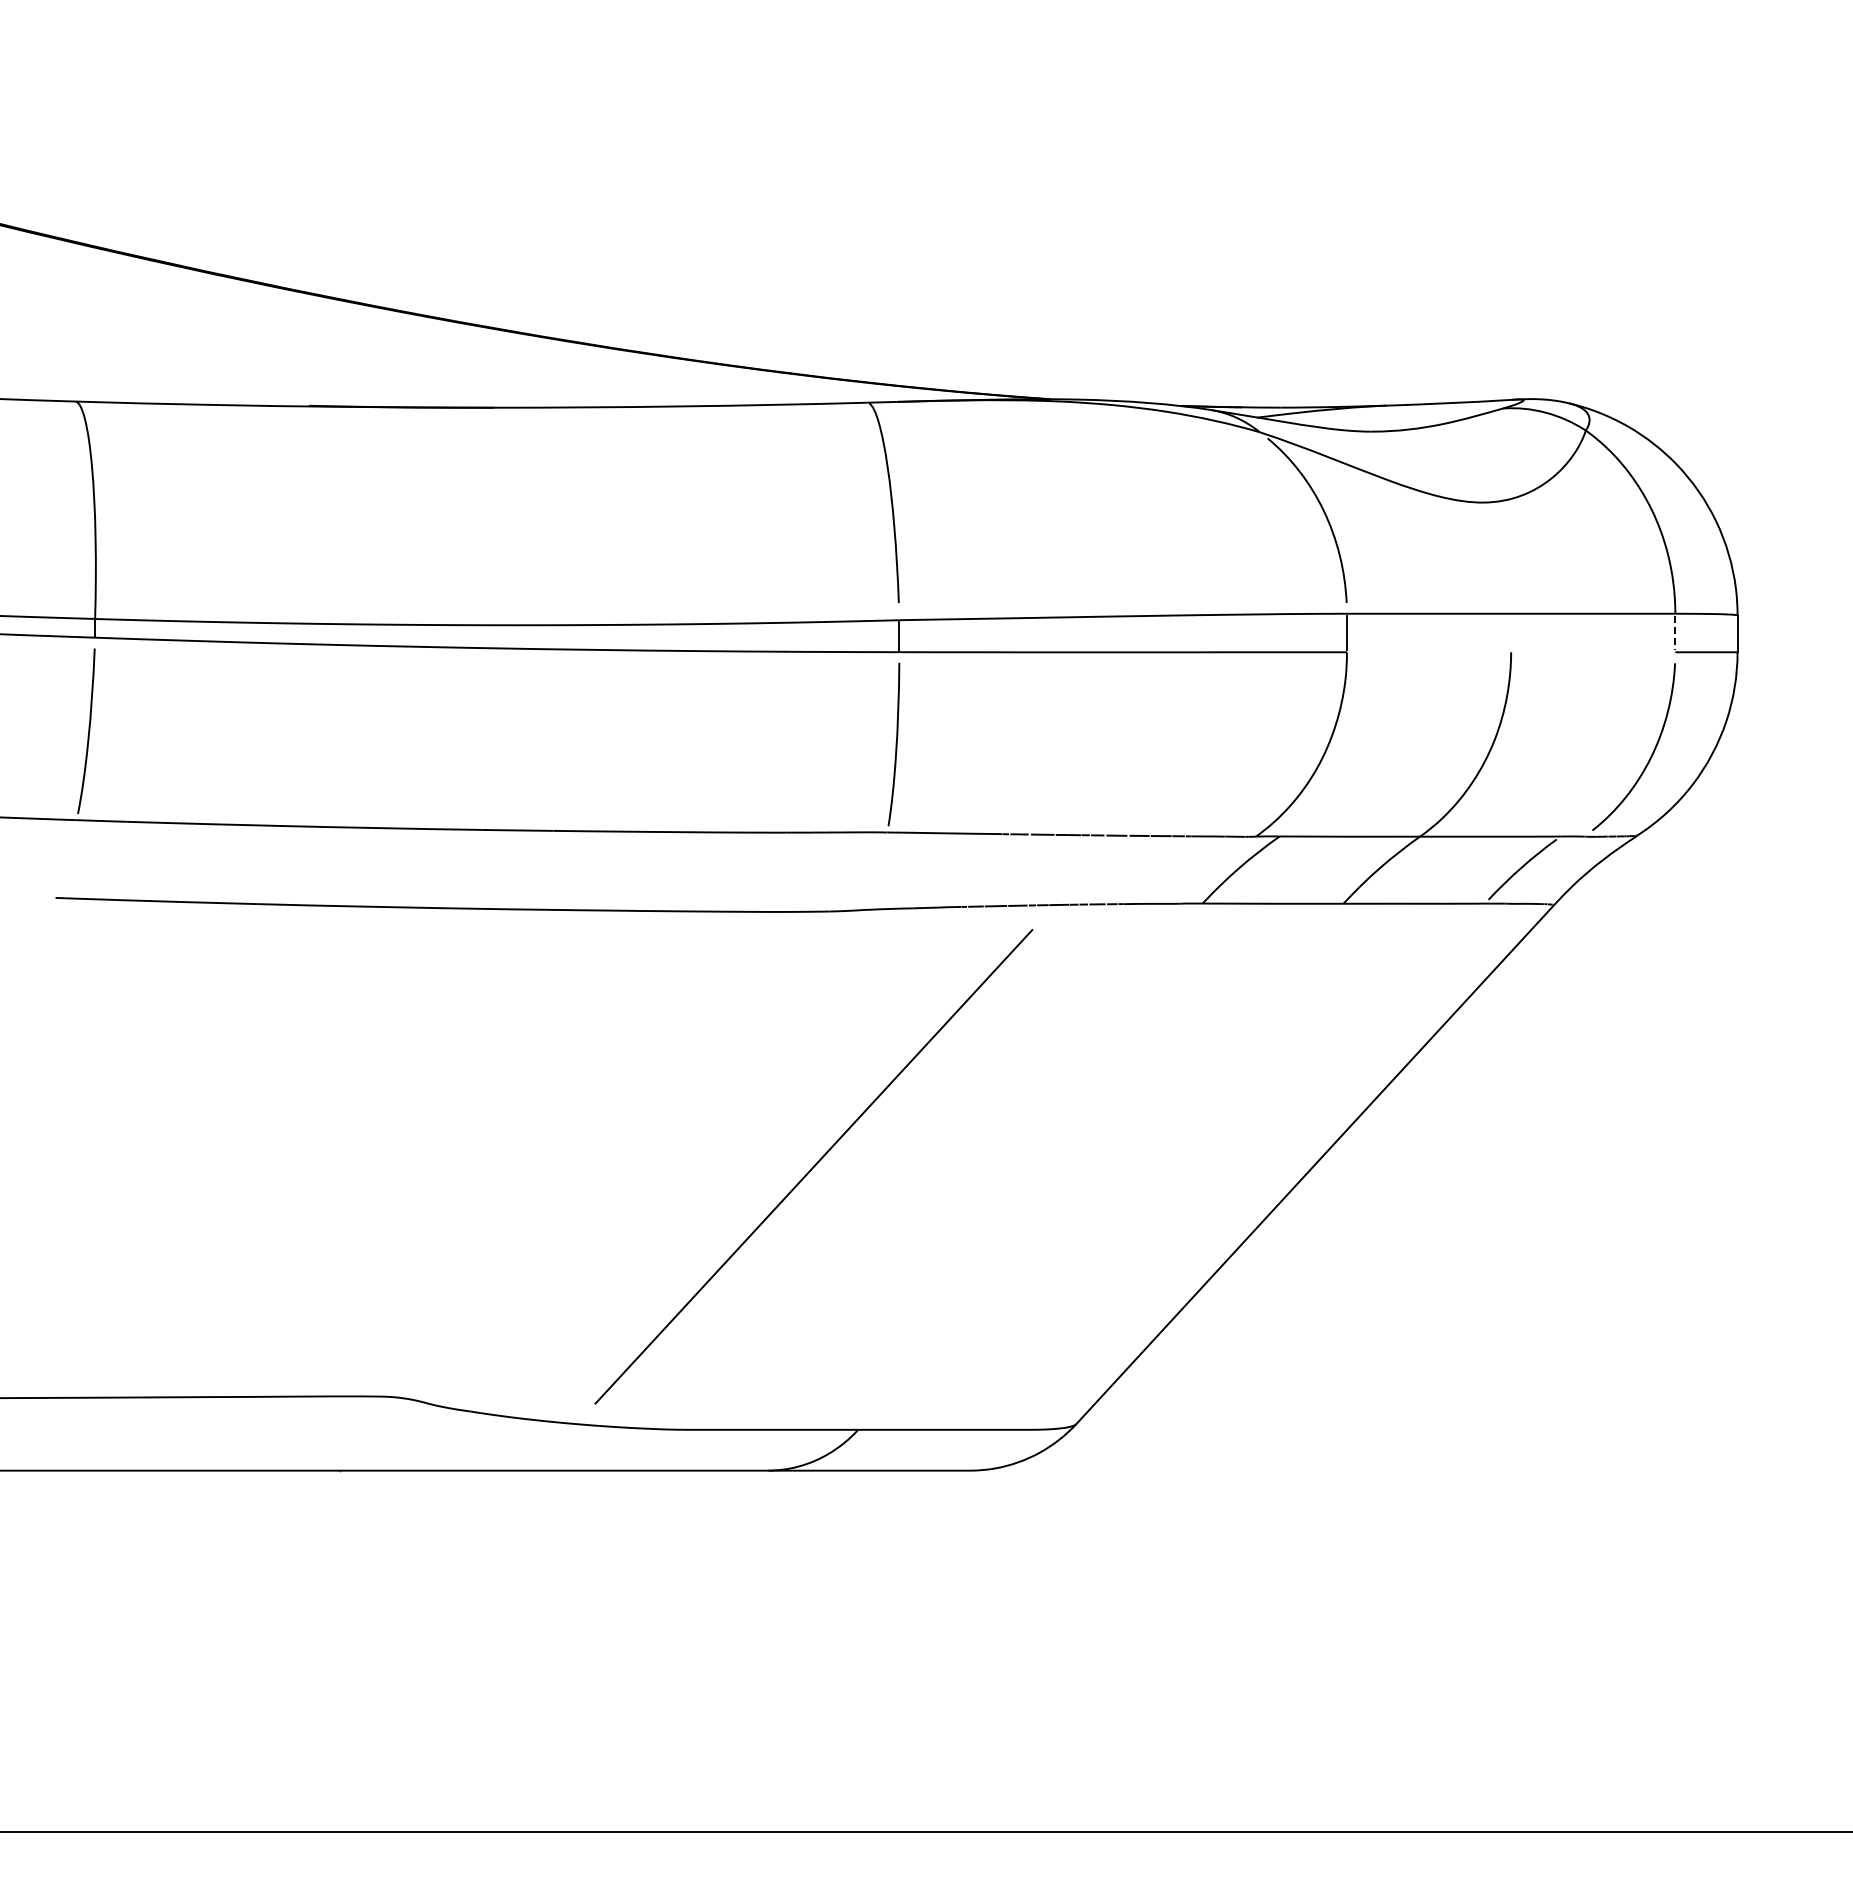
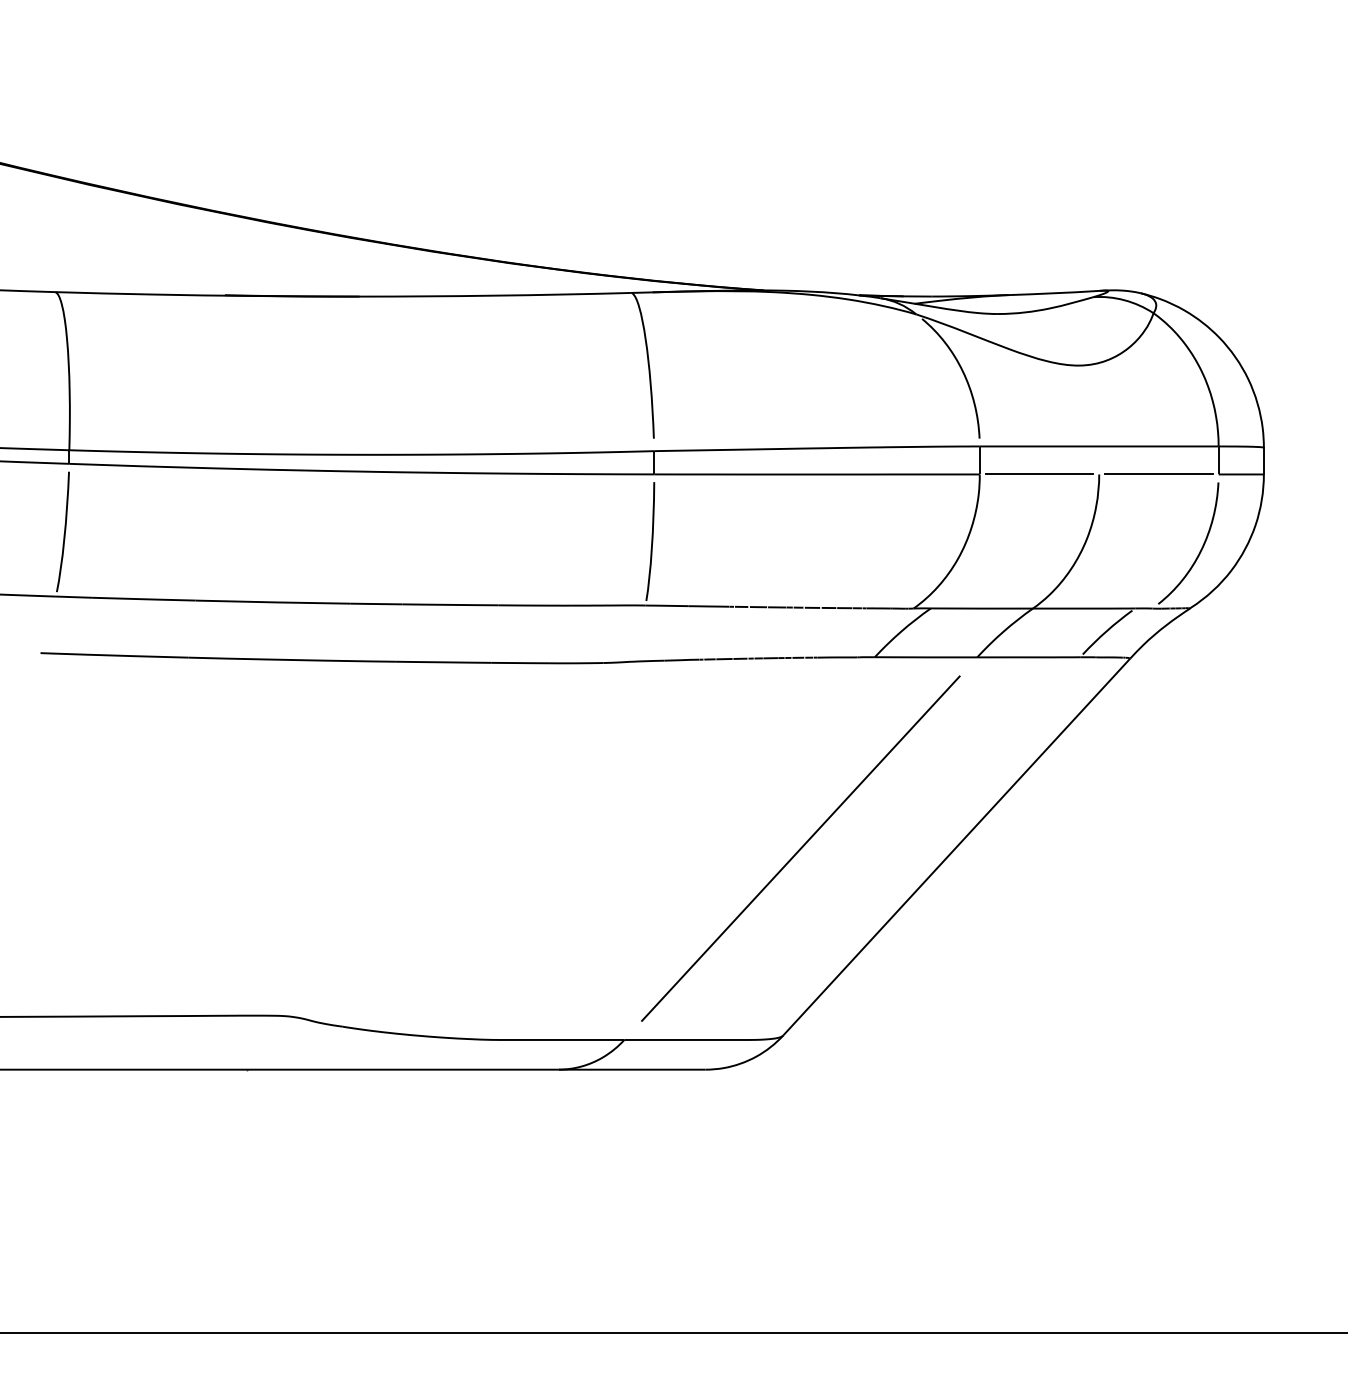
line: (1675, 633) -> (1218, 460), dashed -> solid
line: (1428, 652) -> (1039, 474), added
line: (1593, 652) -> (1159, 474), added
line: (813, 1166) -> (800, 848), moved

